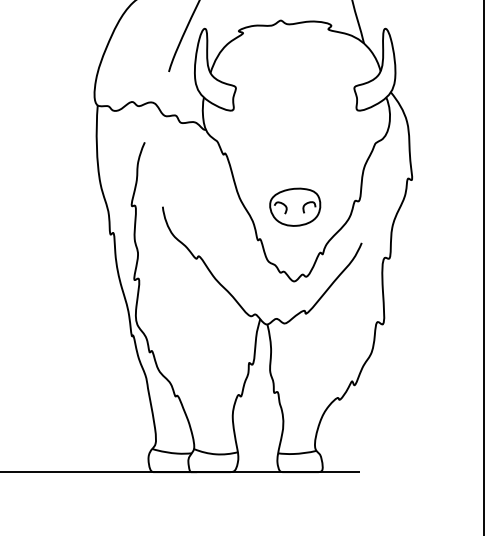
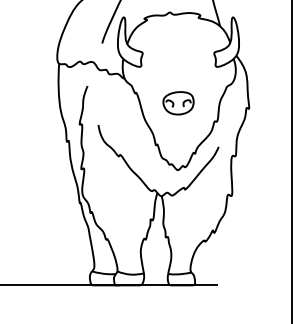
part: (295, 207) -> (178, 103), moved

